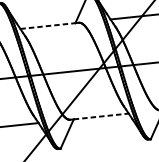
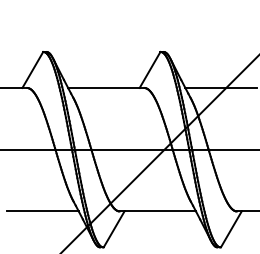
line: (47, 25) -> (103, 87), dashed -> solid
line: (101, 116) -> (160, 211), dashed -> solid

